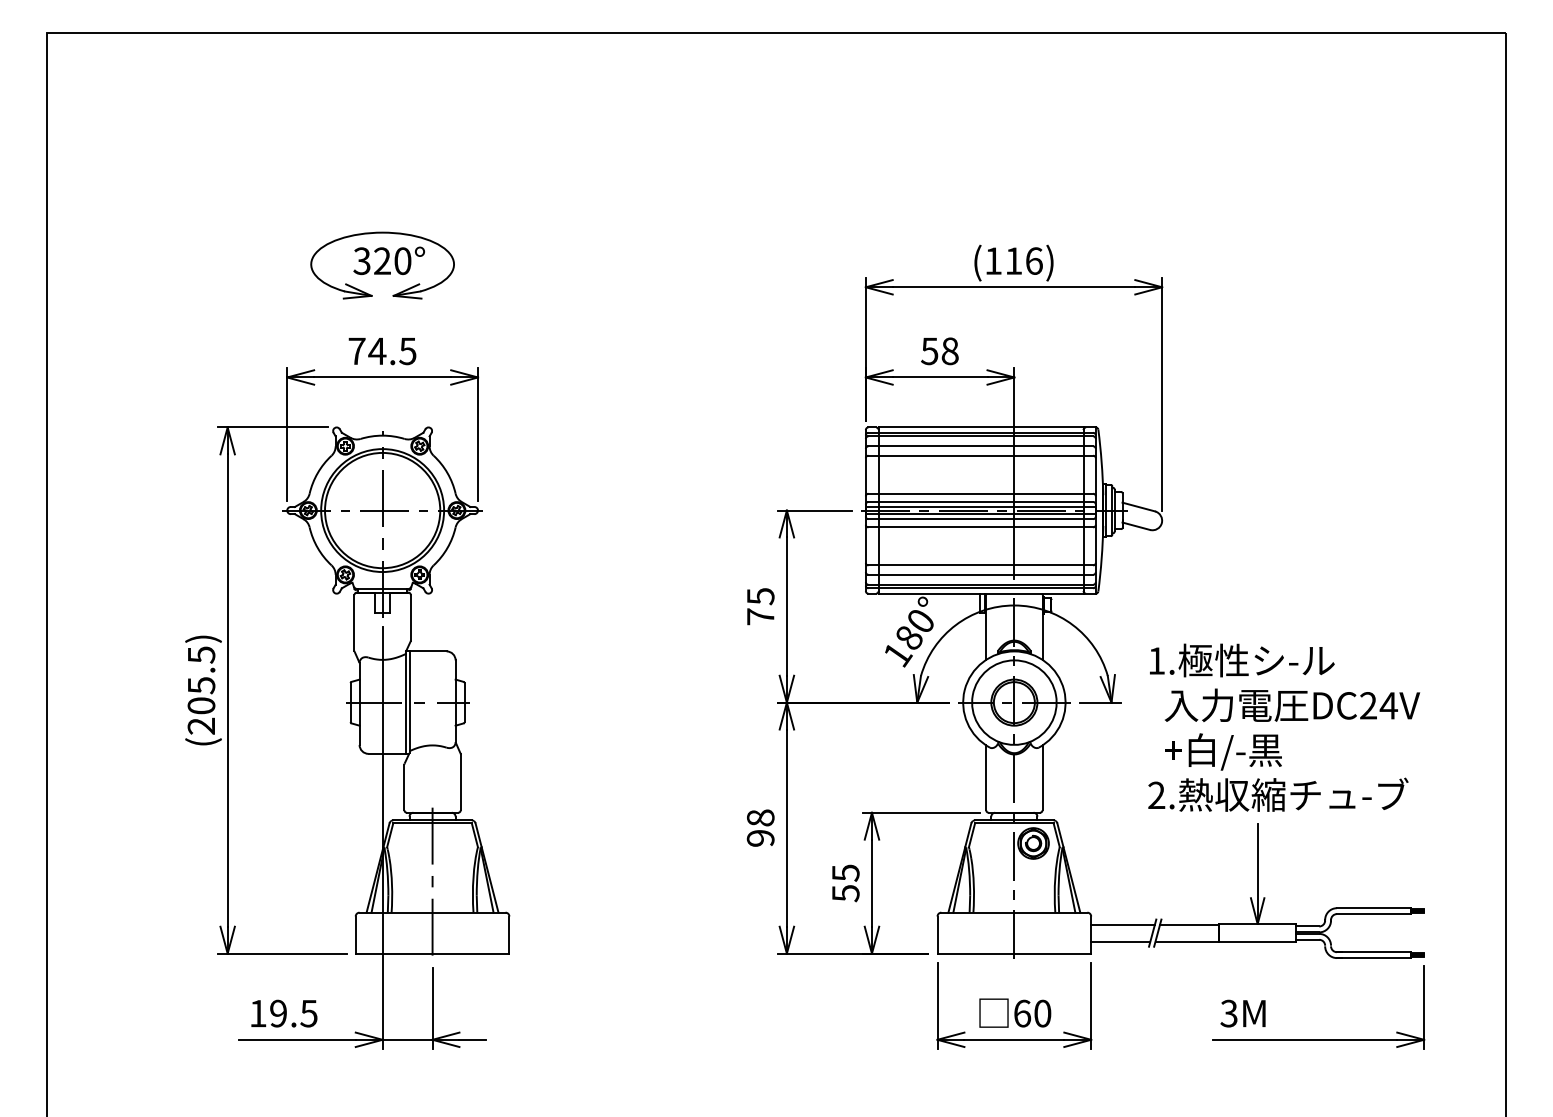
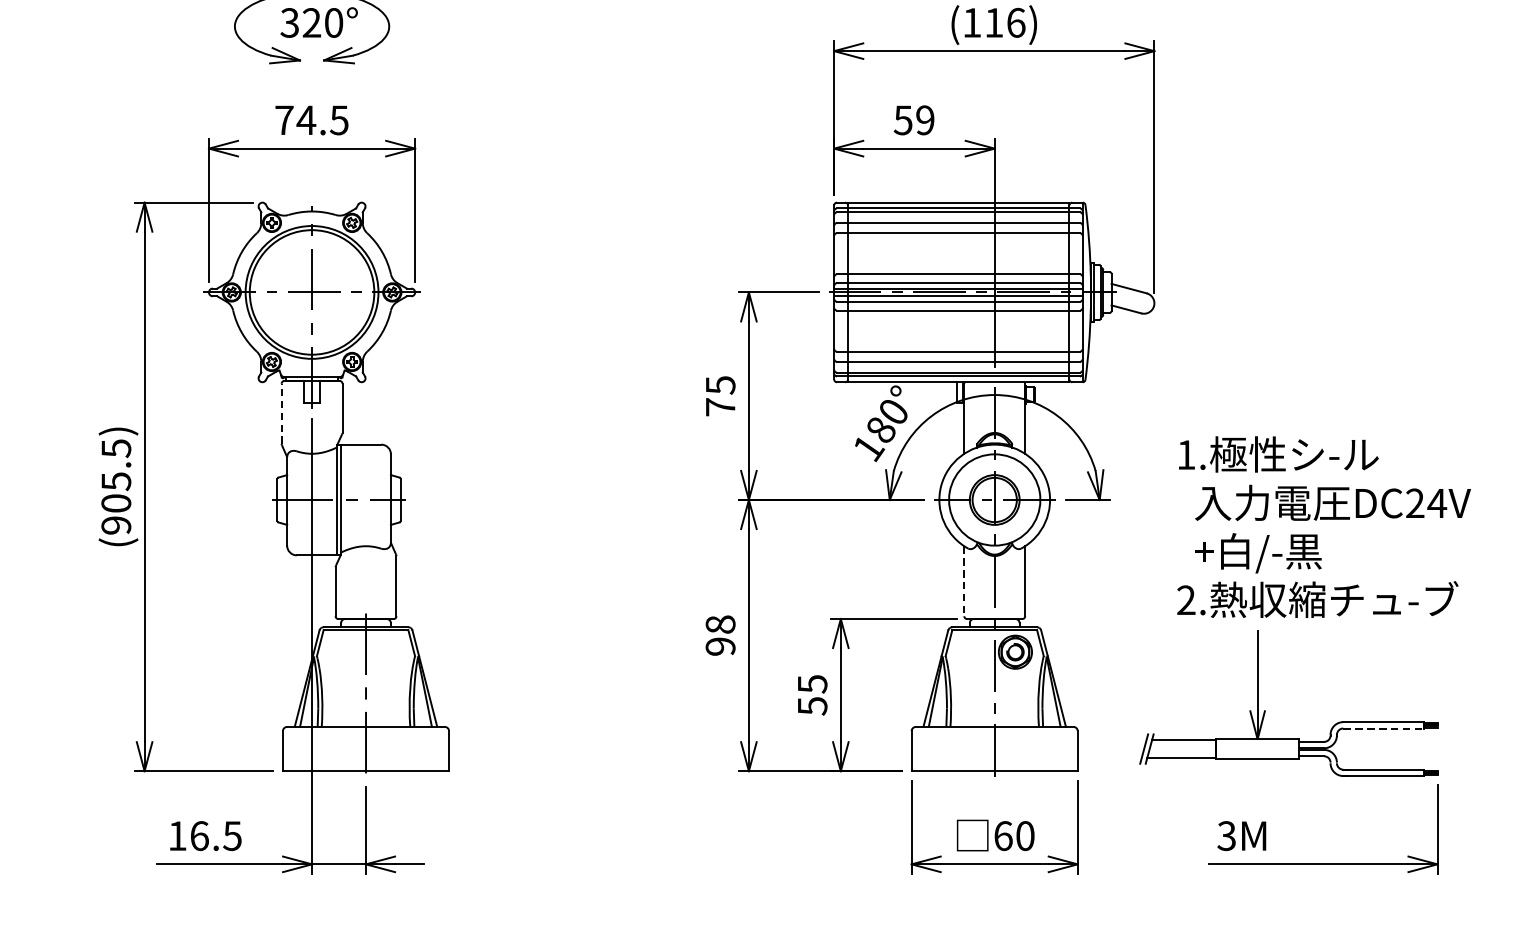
text: (949, 351) -> (924, 120), 58 -> 59
line: (354, 622) -> (281, 413), solid -> dashed
text: (201, 725) -> (116, 524), (205.5) -> (905.5)
text: (1284, 727) -> (1324, 526), moved
line: (986, 778) -> (964, 581), solid -> dashed
line: (1374, 914) -> (1383, 728), solid -> dashed
line: (1122, 924) -> (1111, 739), removed
line: (1120, 941) -> (1109, 758), removed
text: (278, 1013) -> (199, 835), 19.5 -> 16.5

